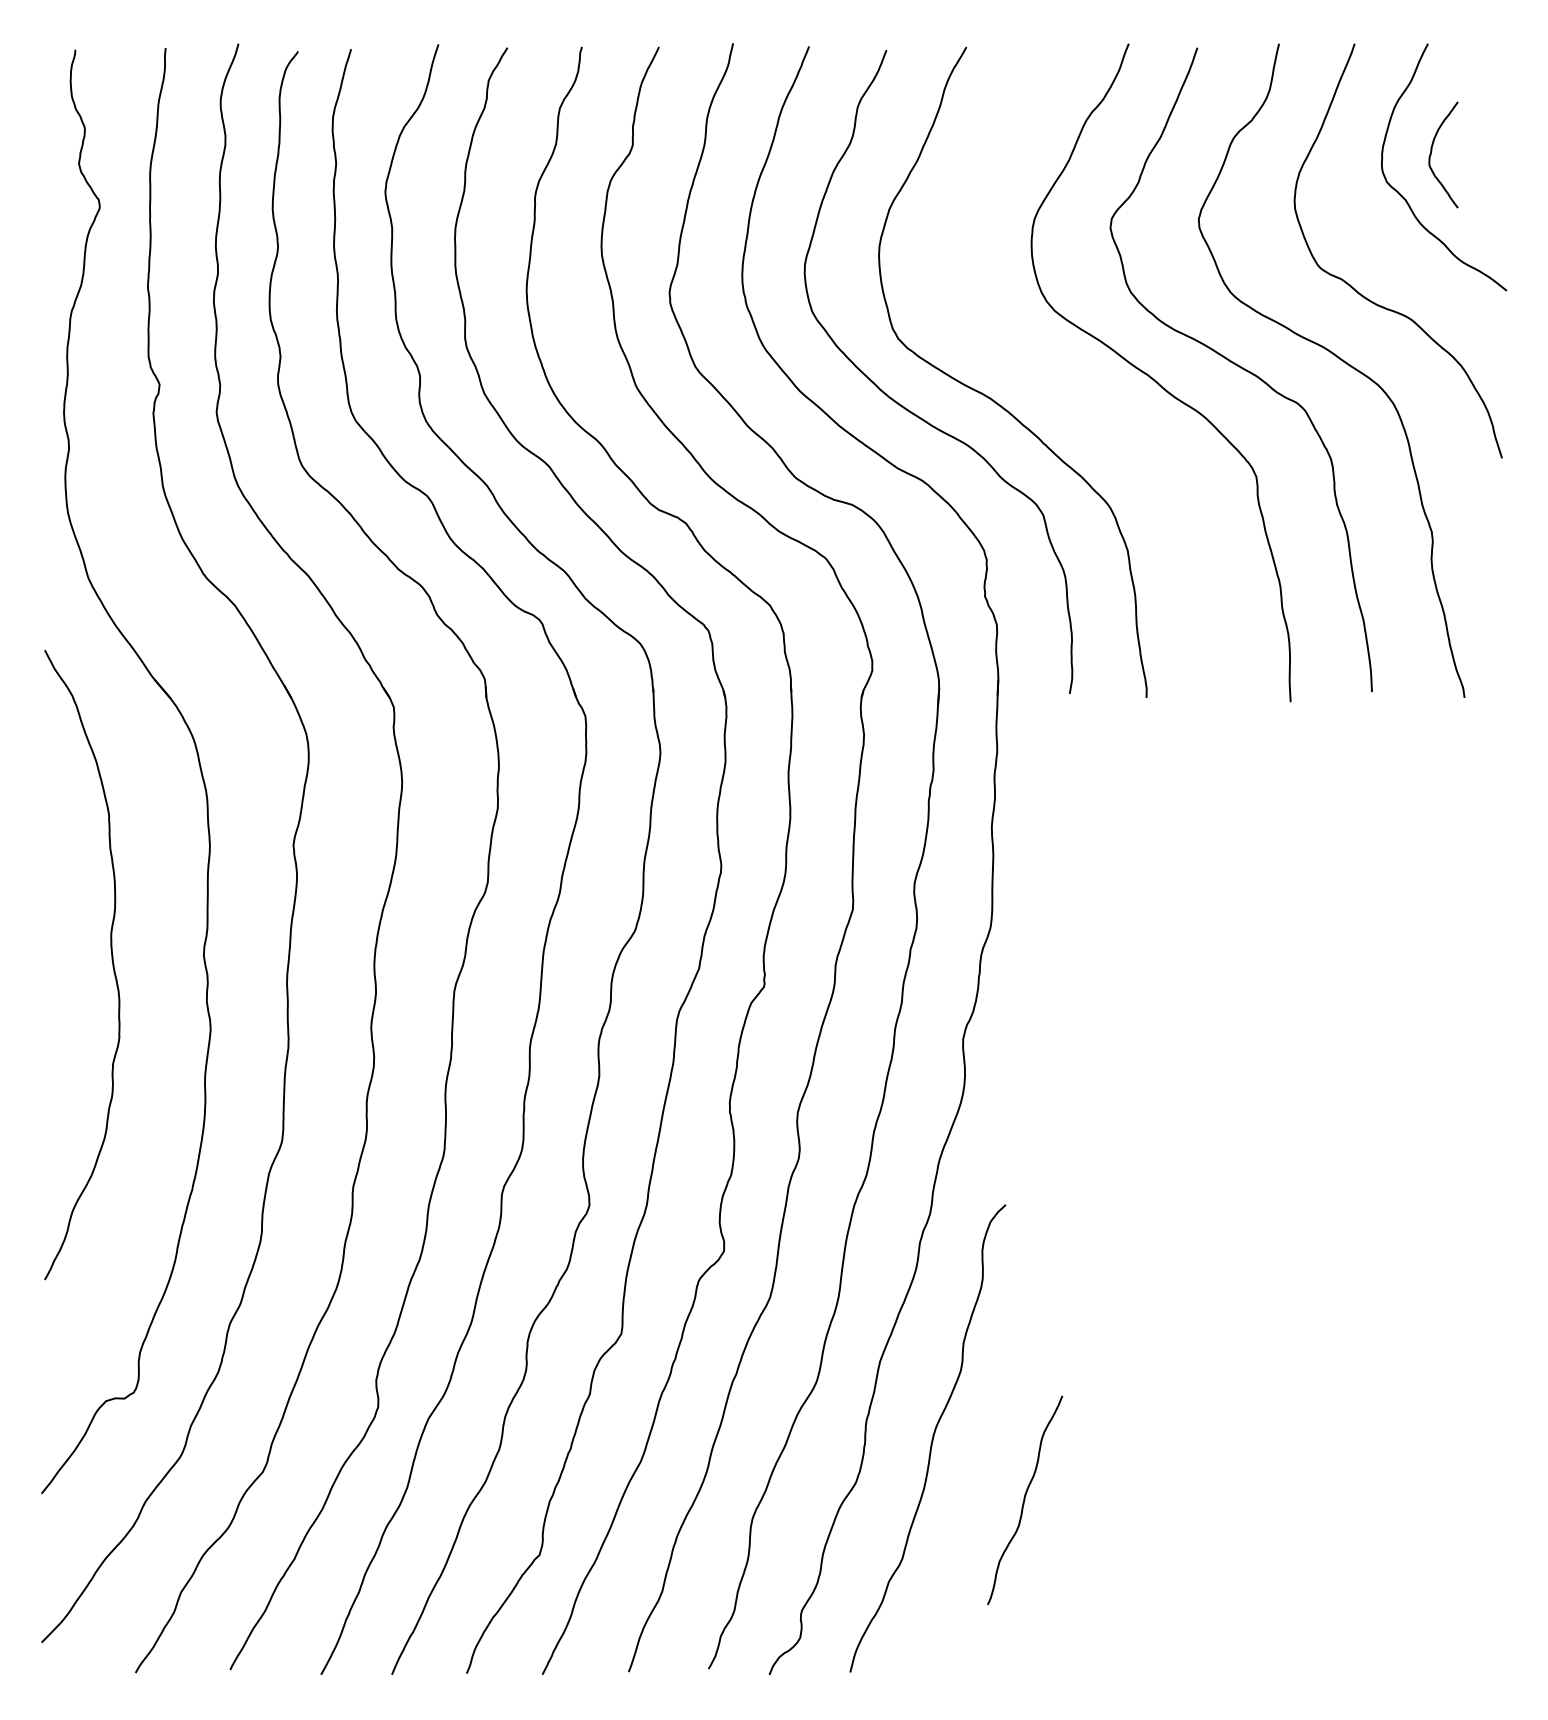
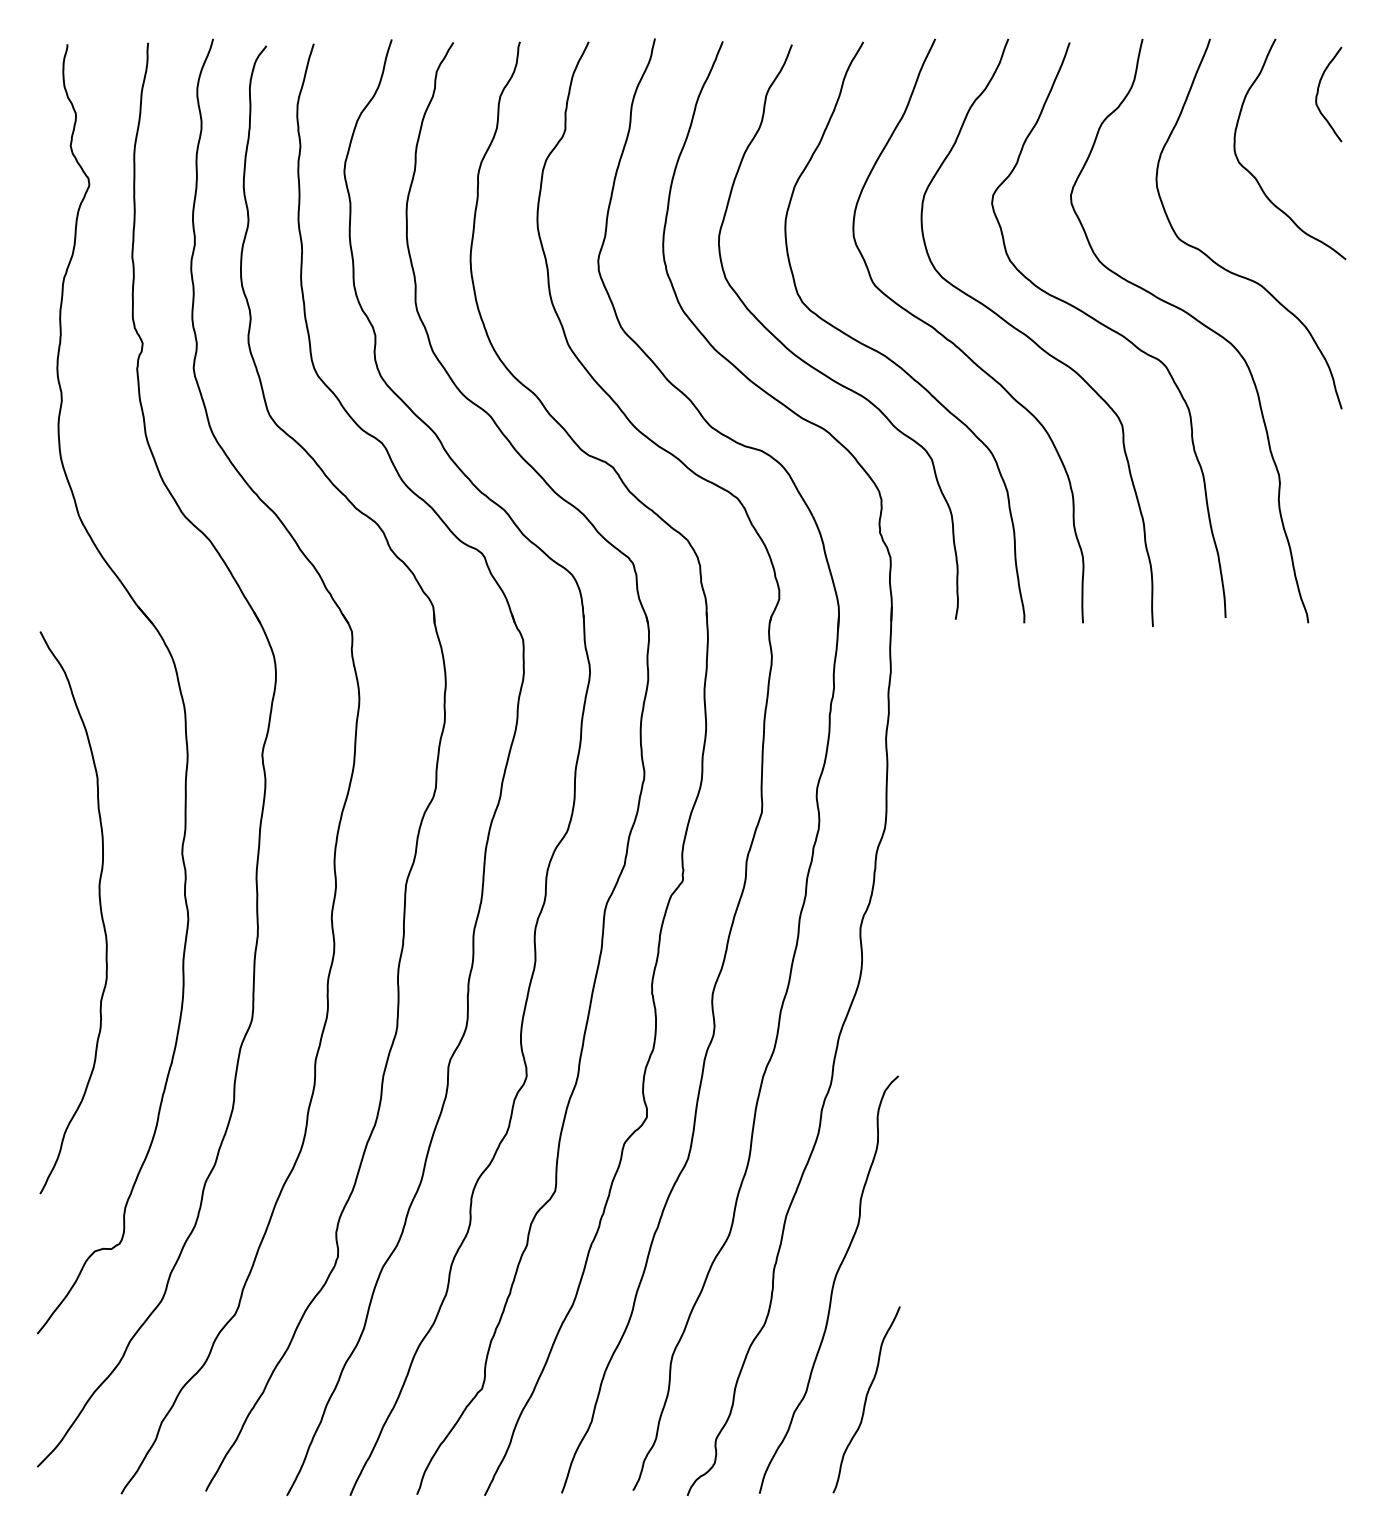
curve: (1432, 151) -> (1318, 91), moved
curve: (1068, 384) -> (954, 343), added
curve: (111, 960) -> (99, 908), moved
curve: (1025, 1500) -> (867, 1399), moved

